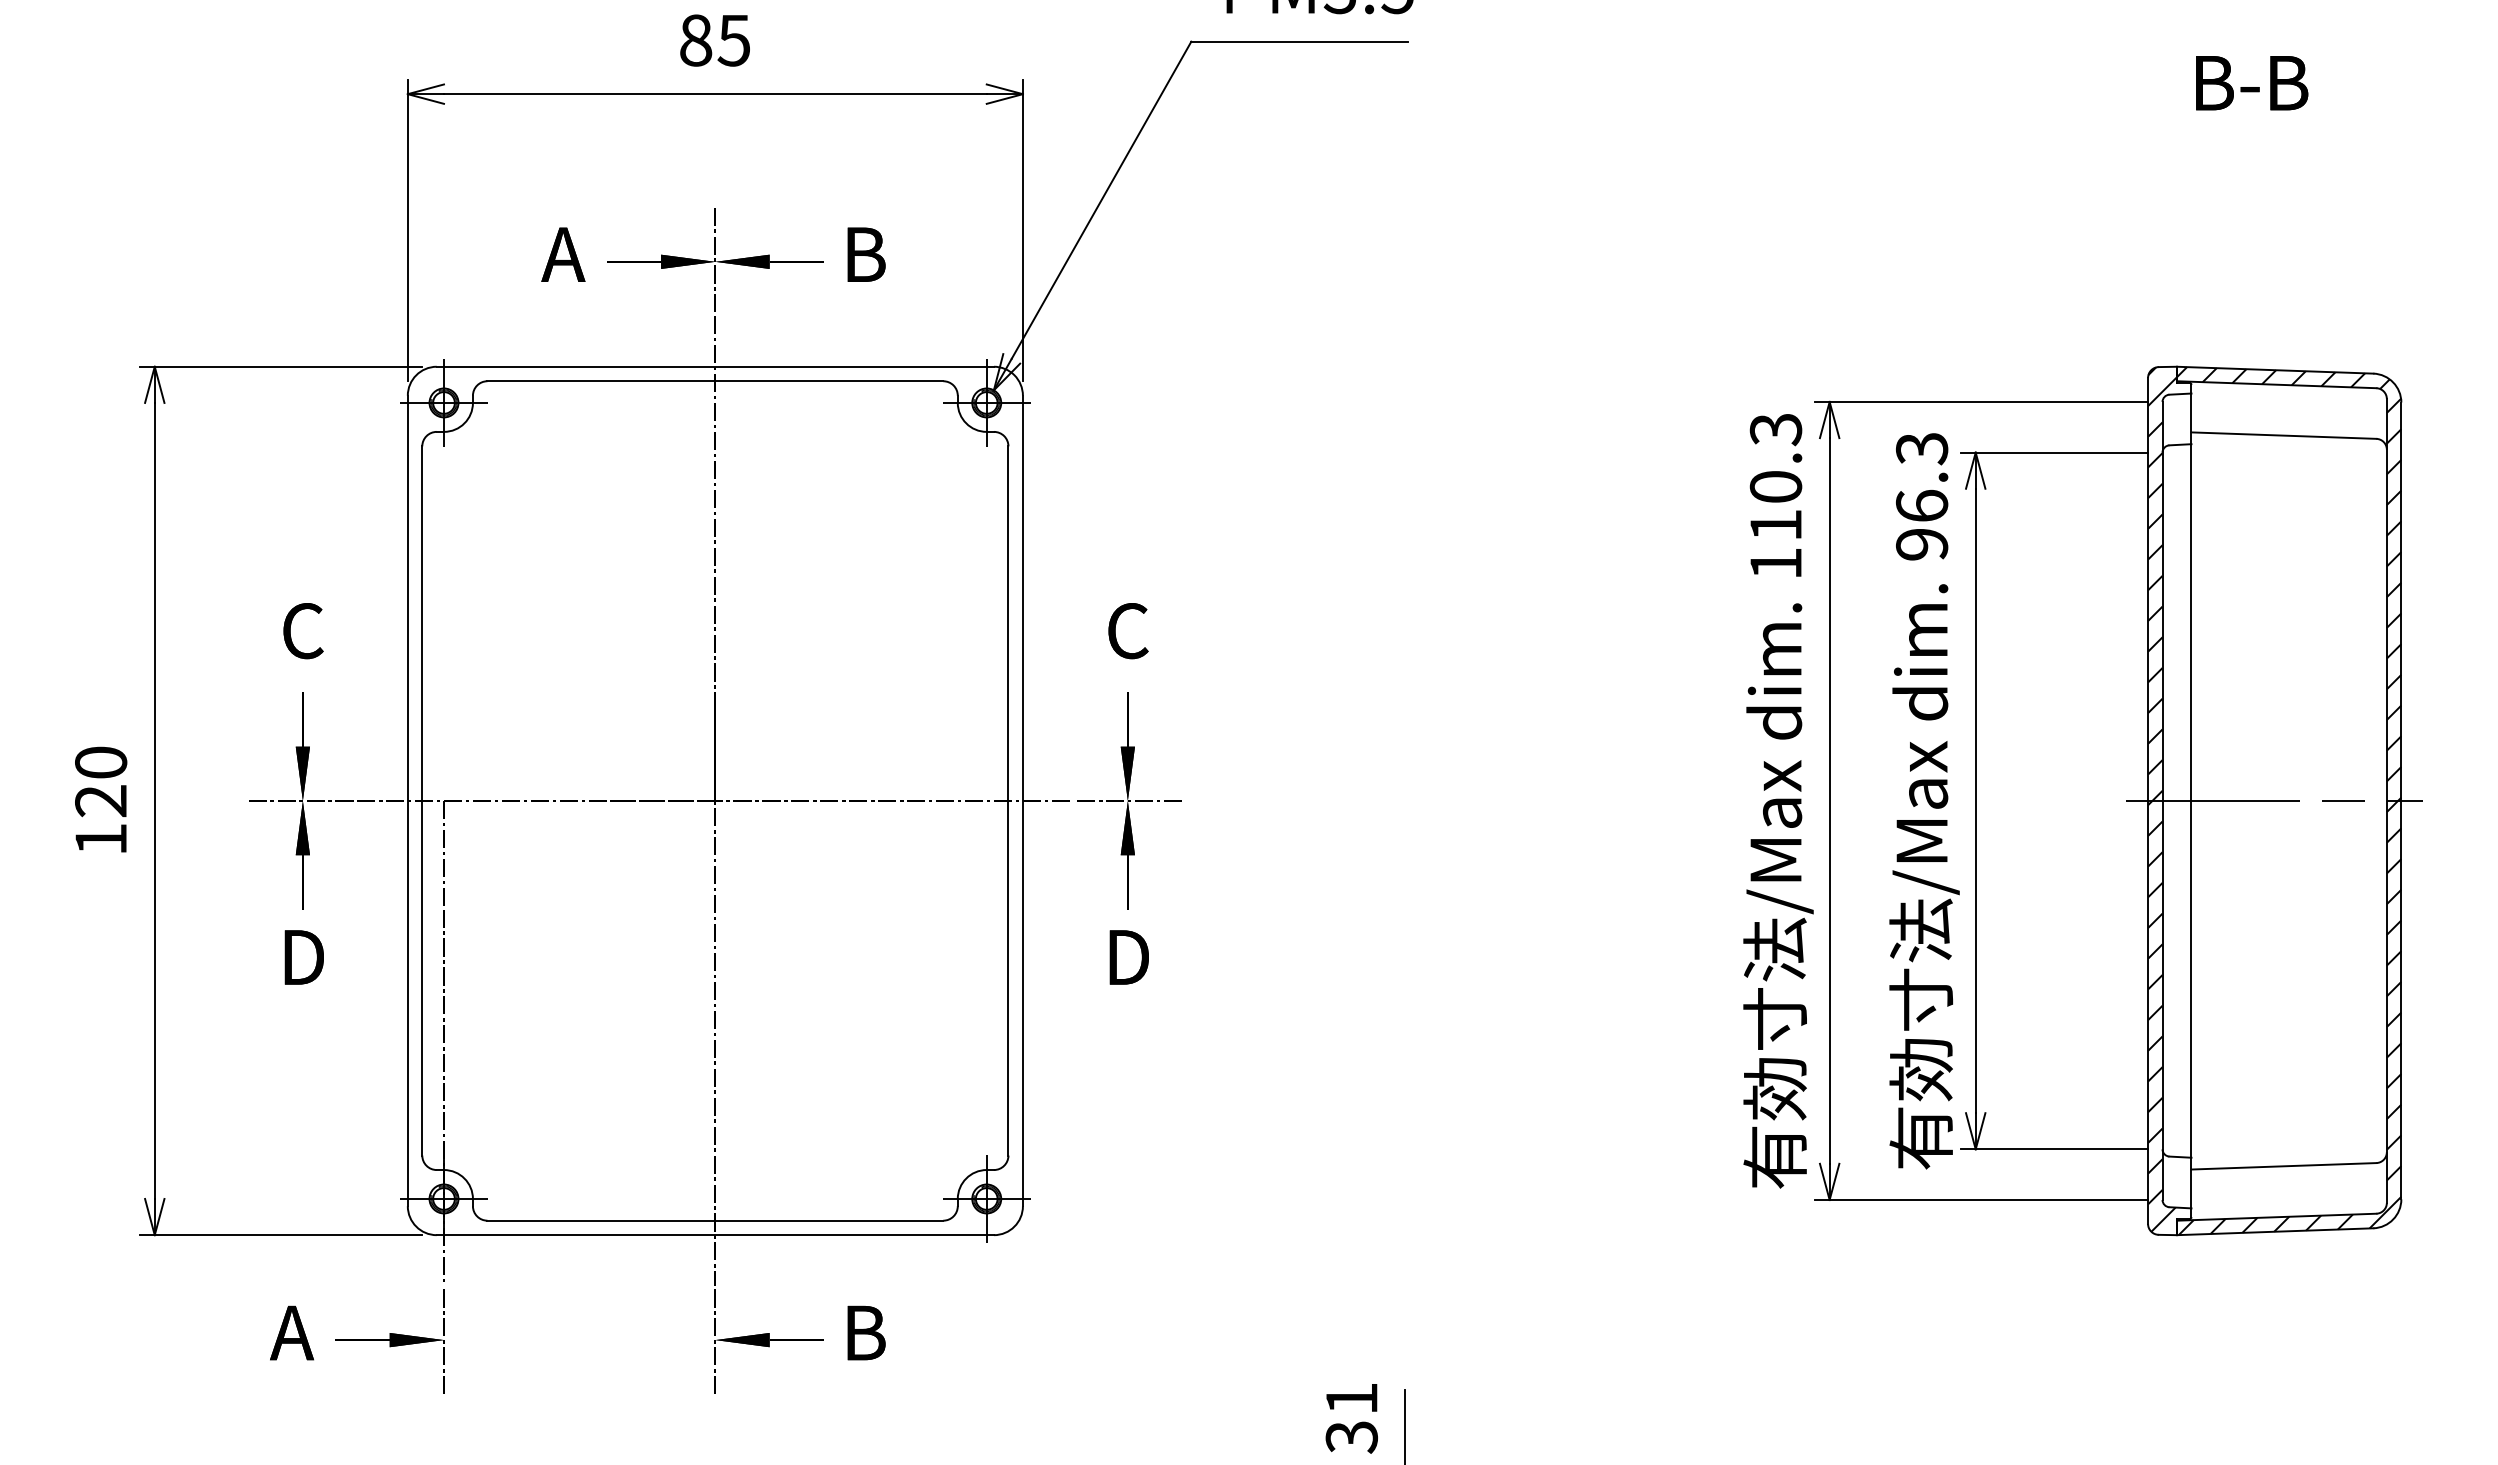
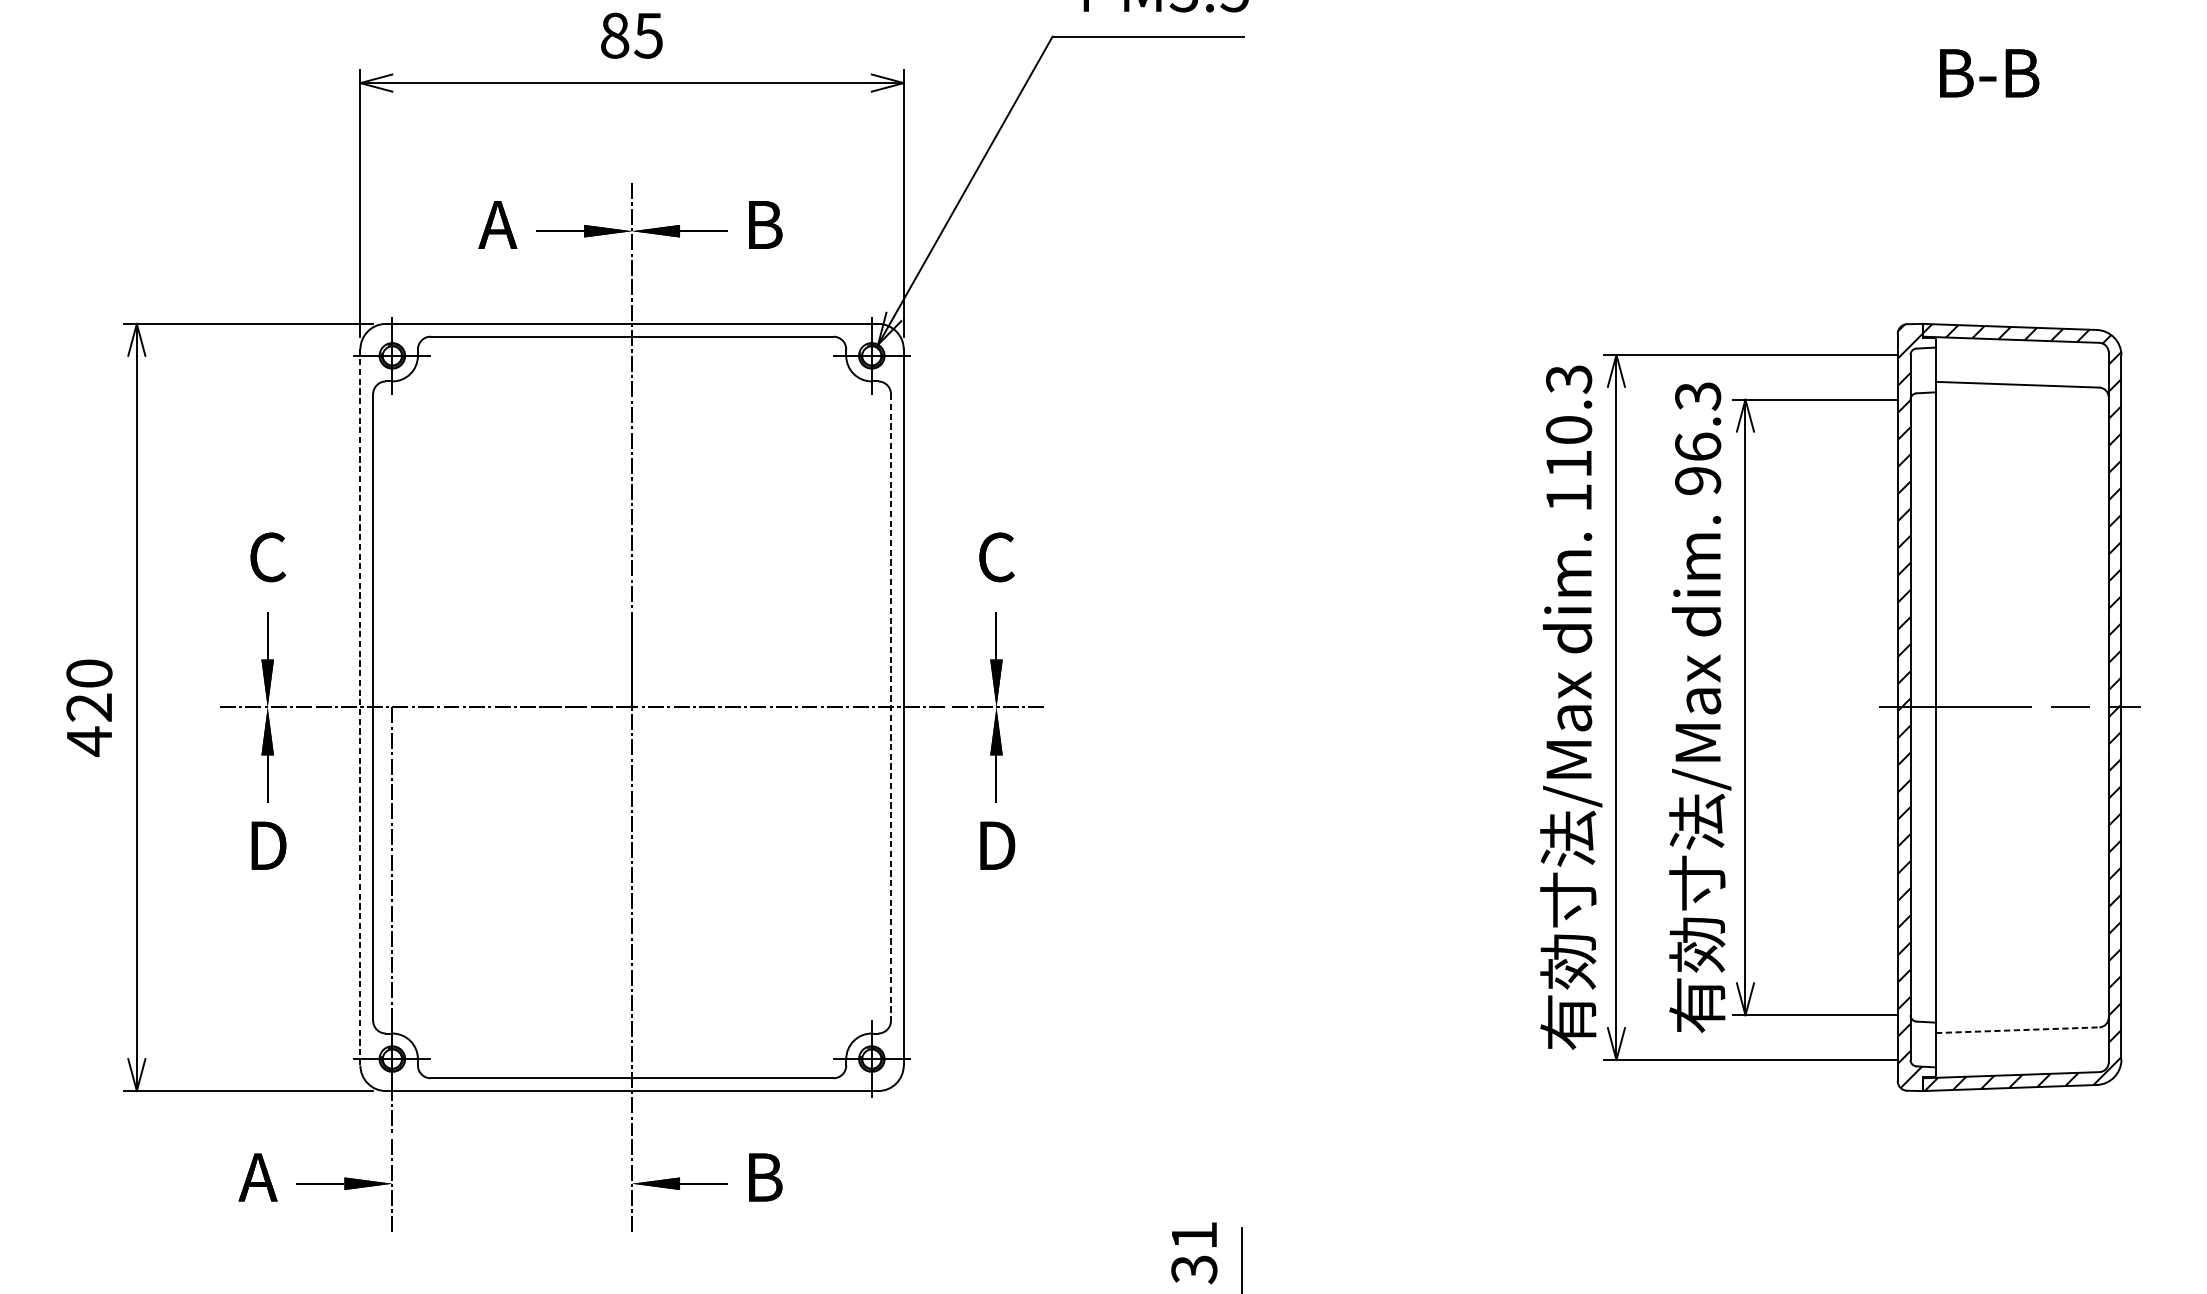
line: (1008, 800) -> (891, 707), solid -> dashed
line: (407, 801) -> (360, 707), solid -> dashed
text: (100, 839) -> (88, 741), 120 -> 420
line: (2283, 1166) -> (2017, 1030), solid -> dashed

